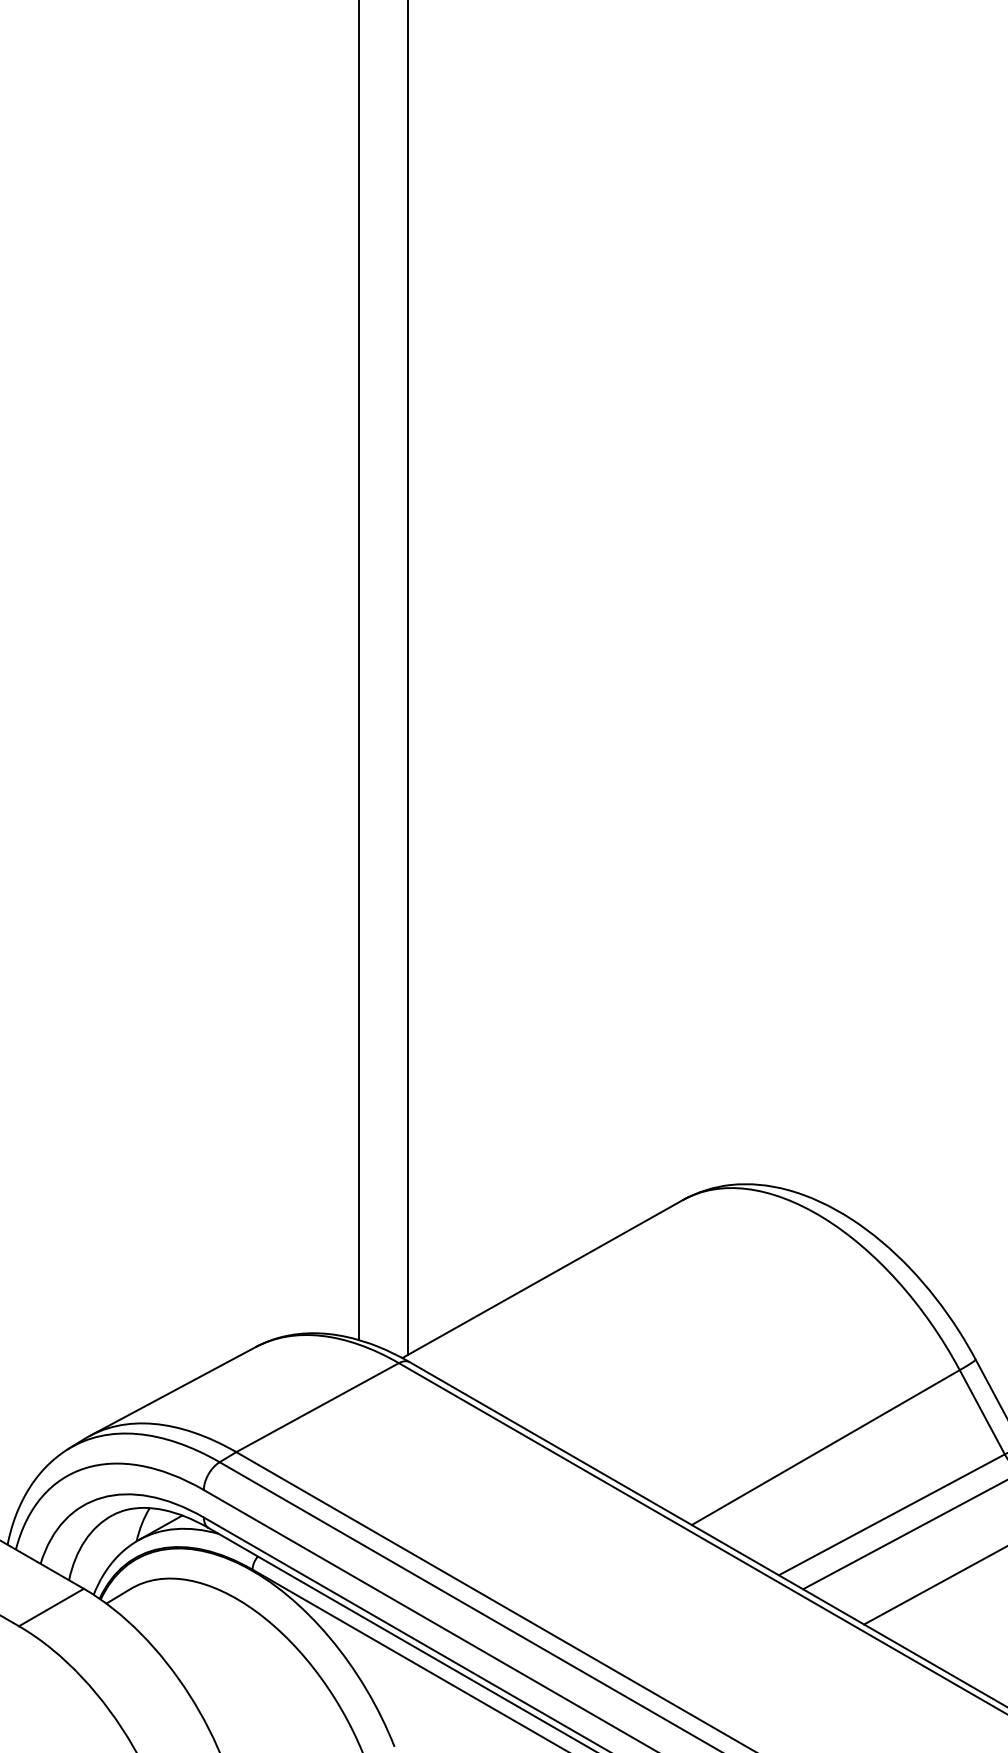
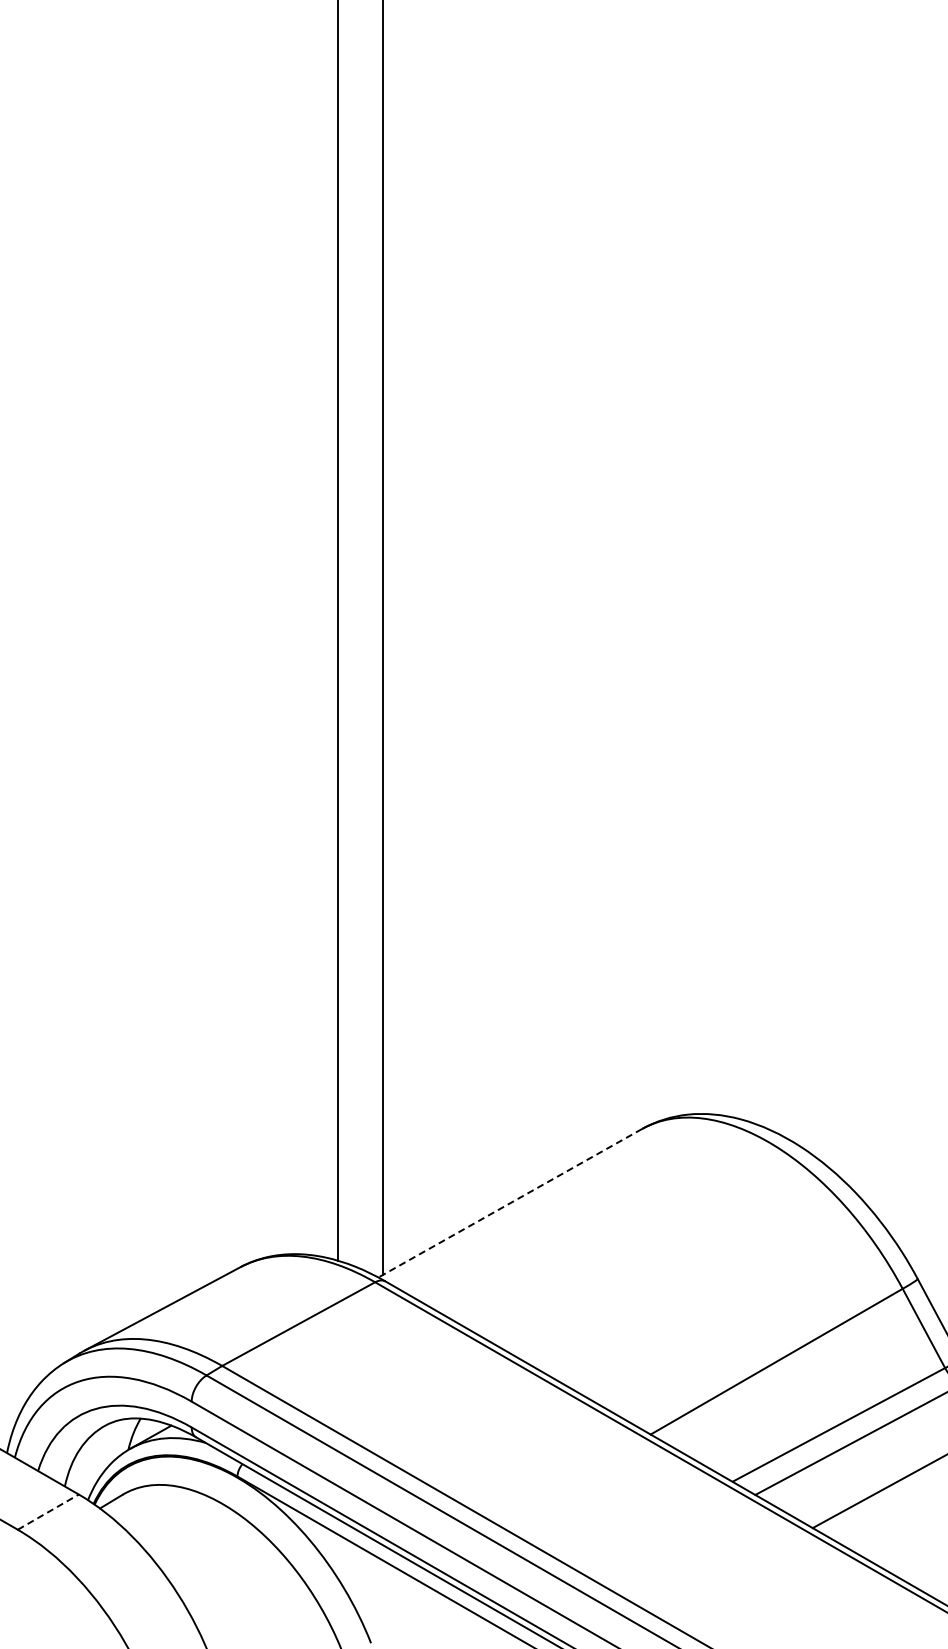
line: (541, 1279) -> (509, 1203), solid -> dashed
line: (51, 1606) -> (48, 1511), solid -> dashed

